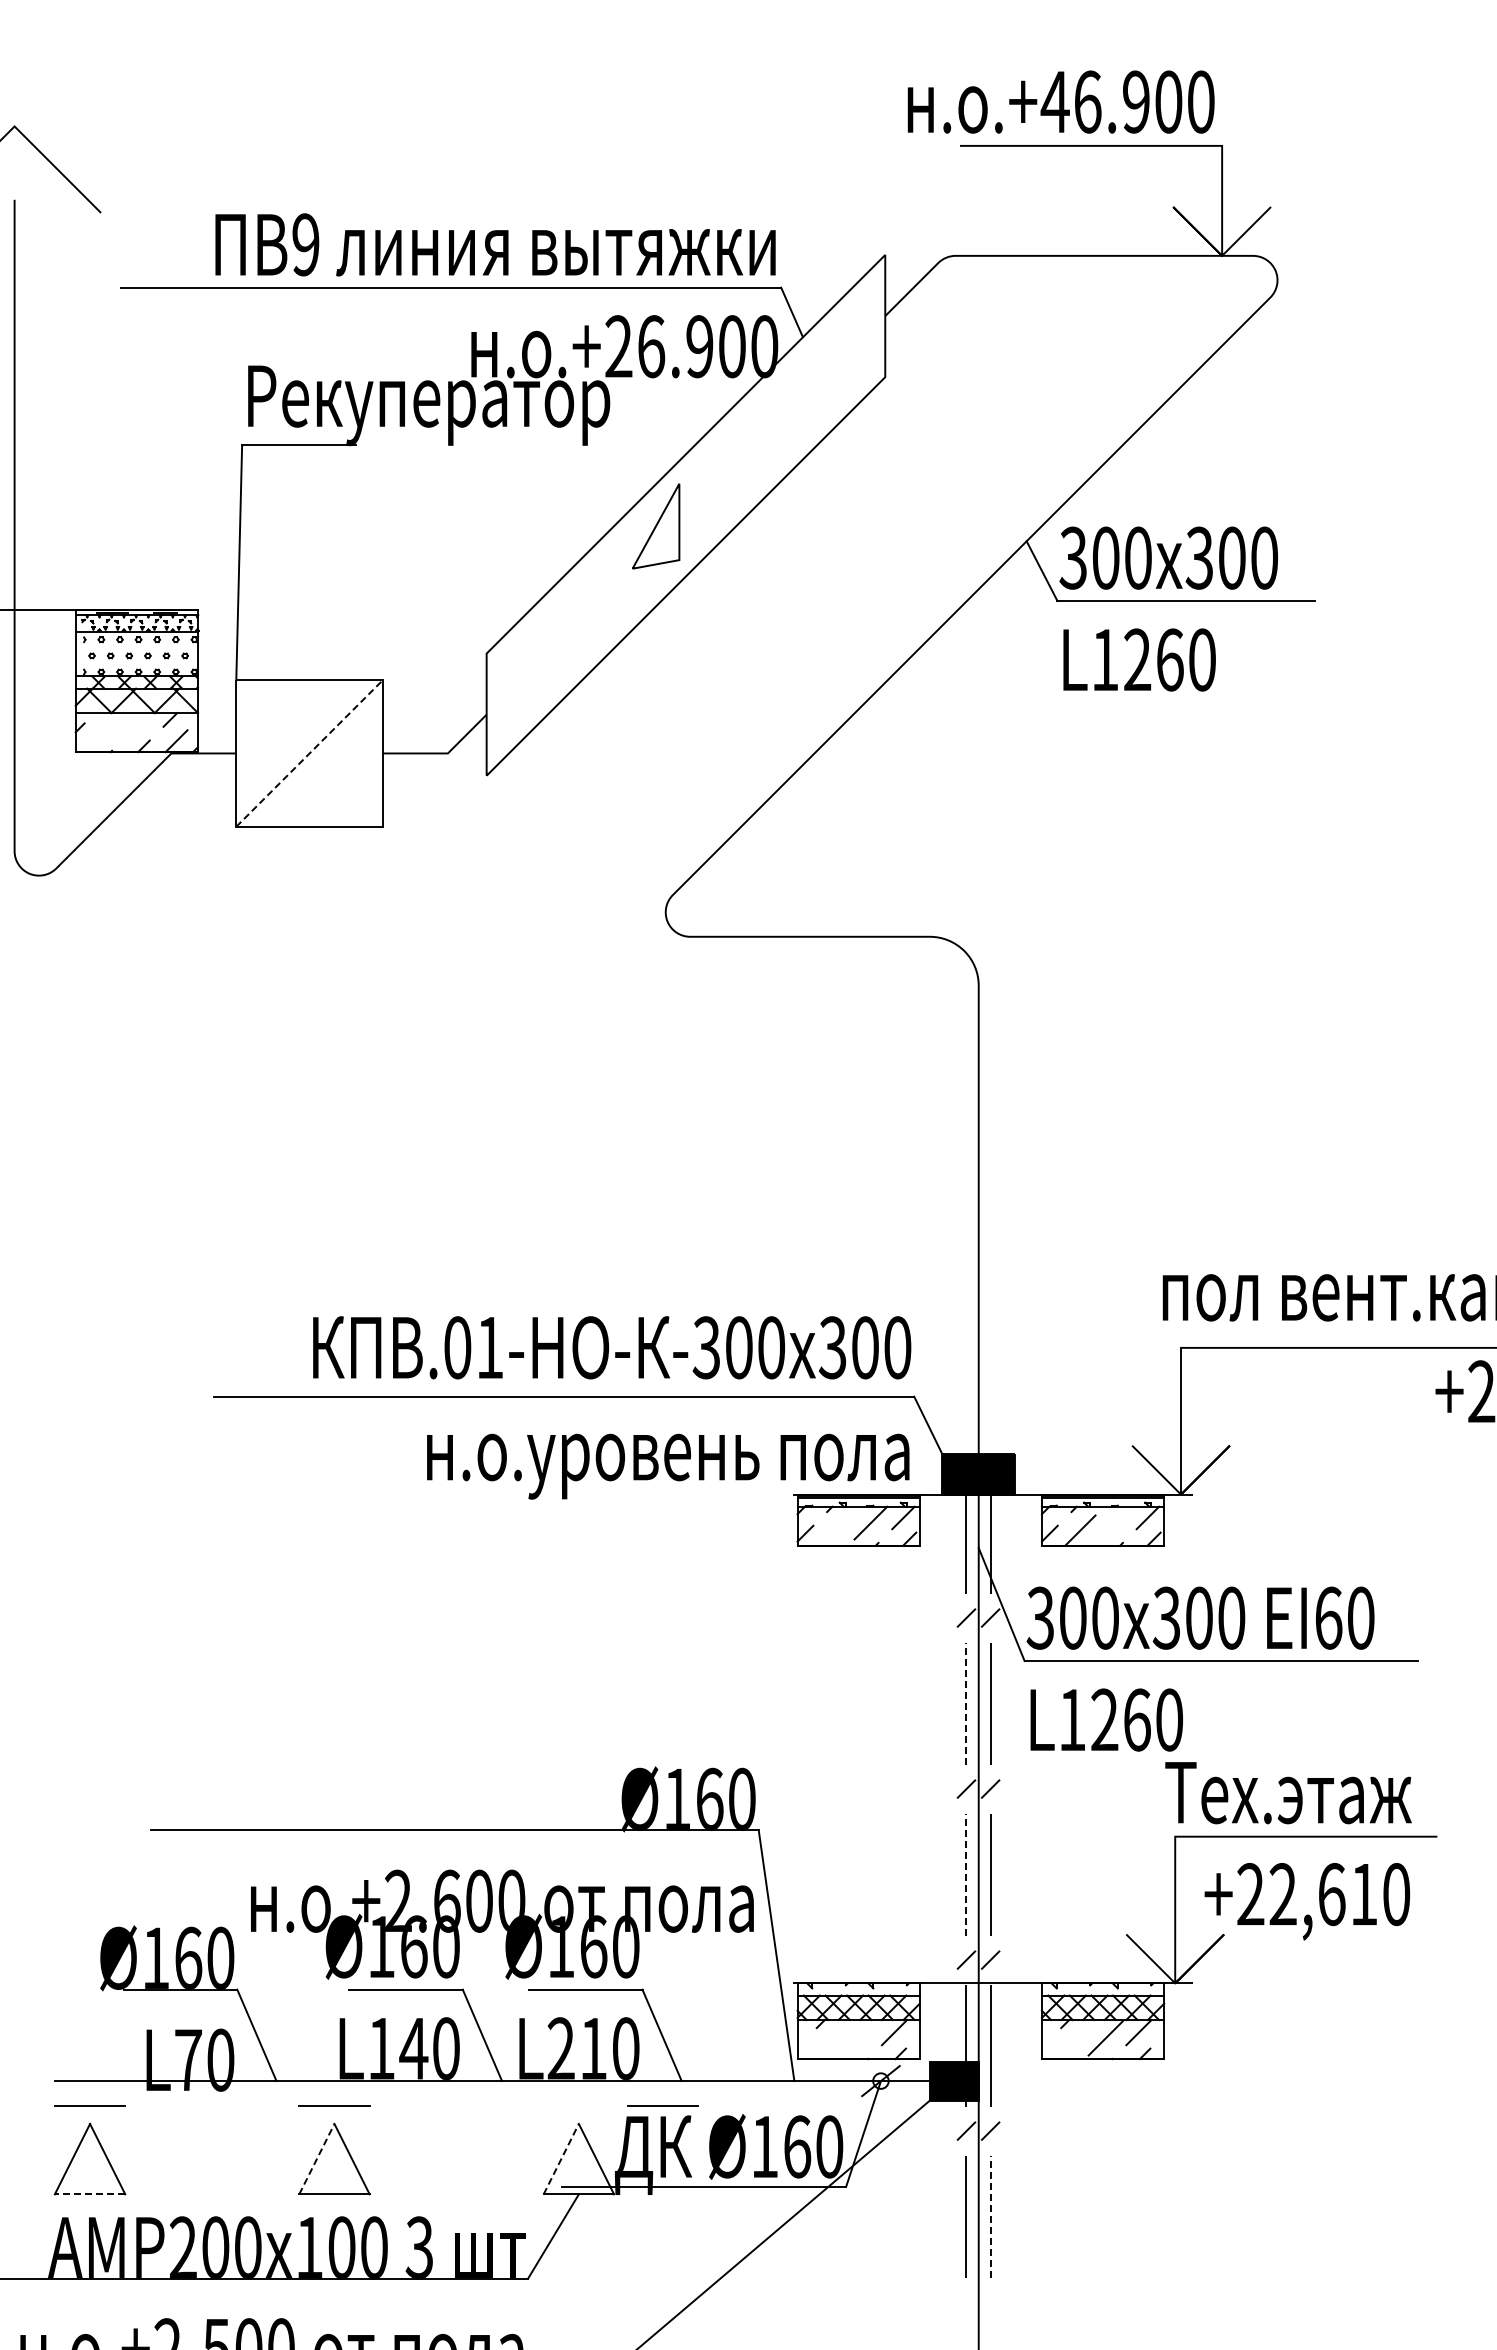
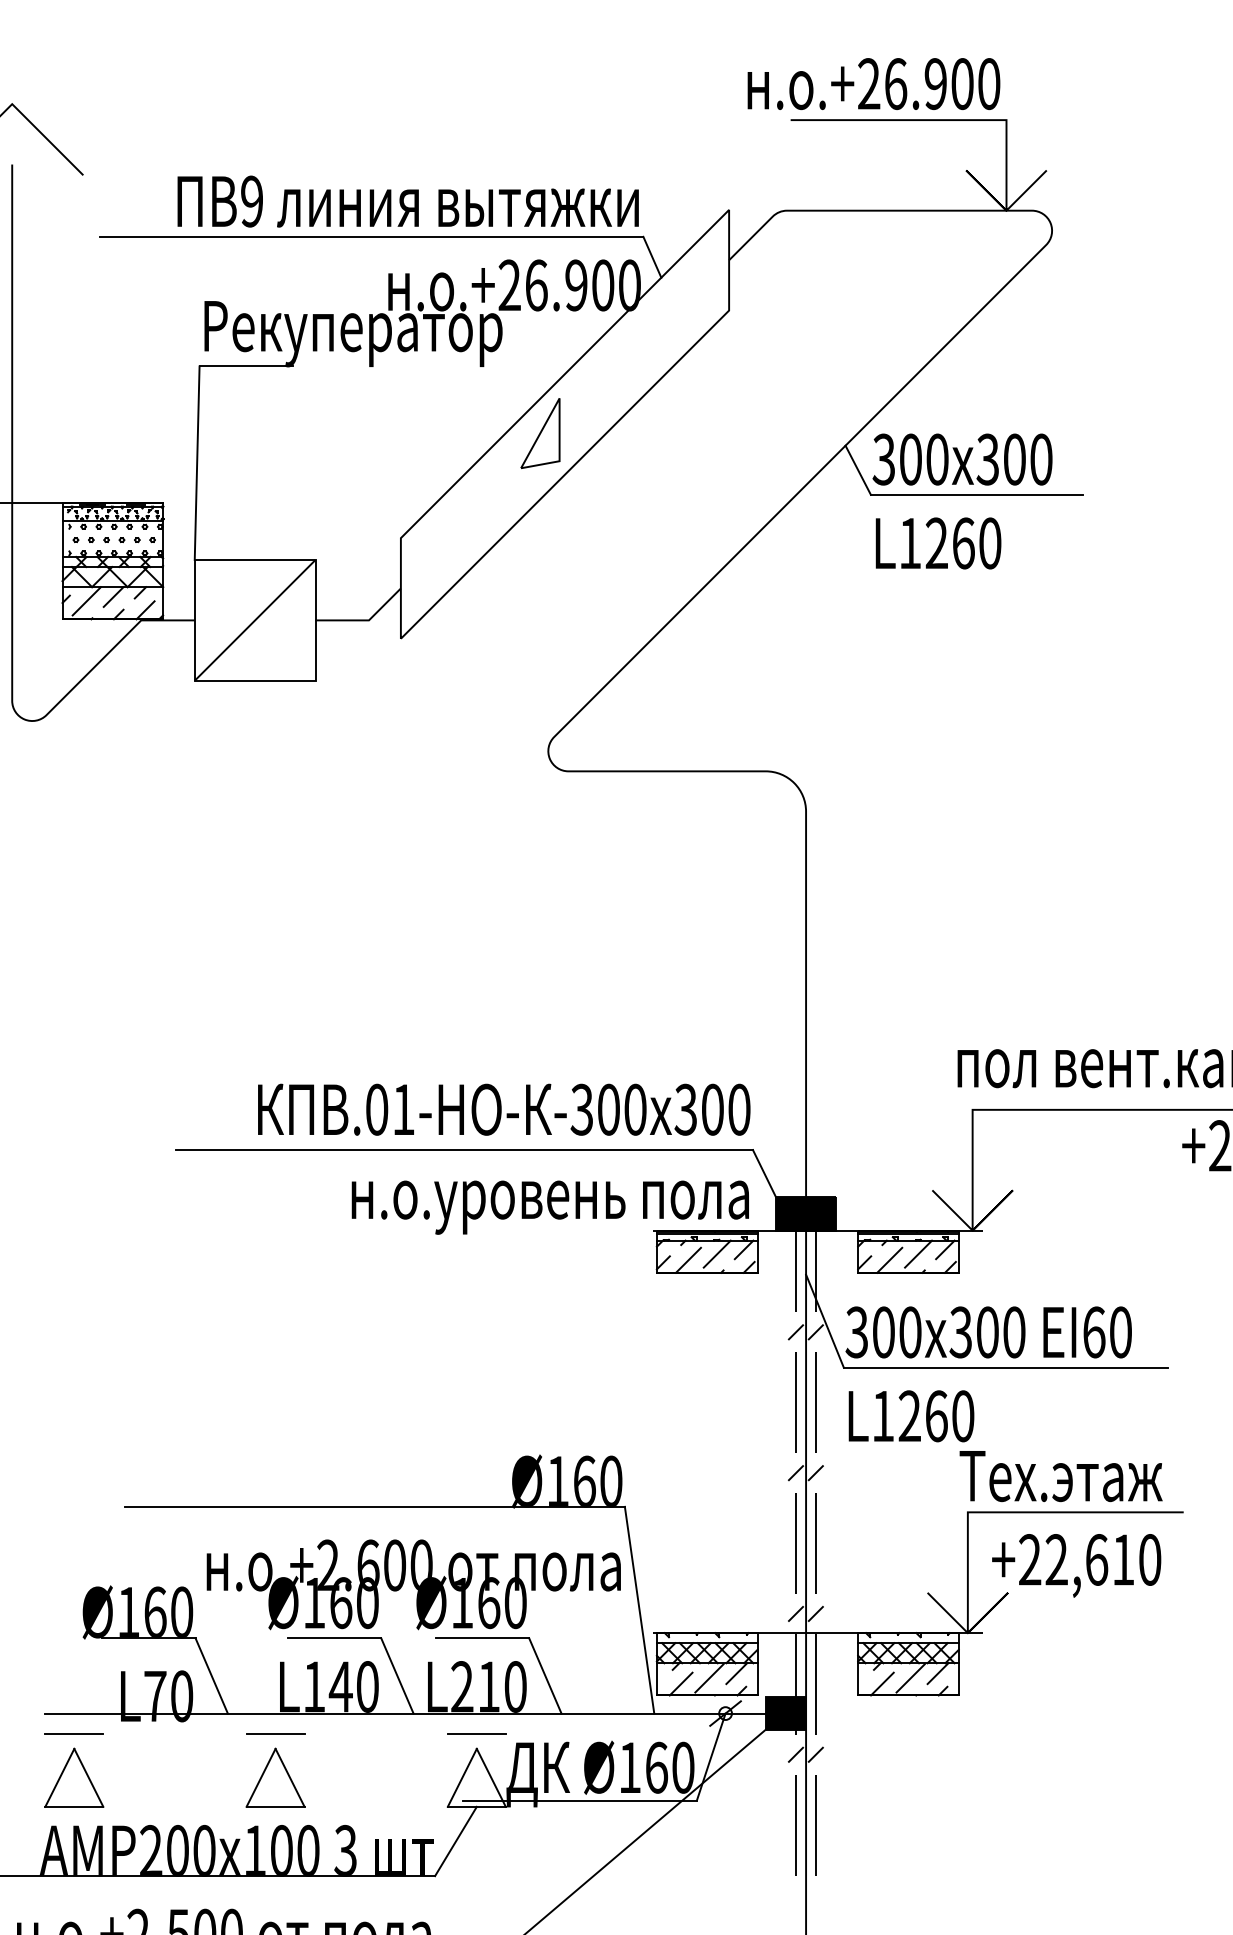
text: (1054, 101) -> (868, 83), .+46.900 -> .+26.900
line: (137, 725) -> (113, 597), added
line: (105, 730) -> (87, 601), added
line: (309, 753) -> (255, 620), dashed -> solid
line: (1114, 1522) -> (917, 1253), added
line: (835, 1530) -> (688, 1260), added
line: (966, 1703) -> (796, 1402), dashed -> solid
line: (966, 1874) -> (796, 1543), dashed -> solid
line: (861, 2038) -> (709, 1678), added
line: (826, 2045) -> (680, 1684), added
line: (1071, 2045) -> (882, 1684), added
line: (662, 2105) -> (476, 1733), moved
line: (317, 2158) -> (261, 1777), dashed -> solid
line: (561, 2158) -> (462, 1777), dashed -> solid
line: (89, 2194) -> (73, 1806), dashed -> solid
line: (990, 2216) -> (815, 1825), dashed -> solid

